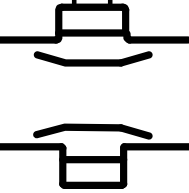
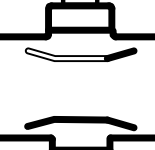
fill: (78, 58) -> (67, 54), removed

